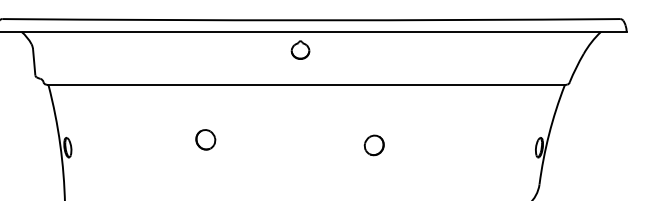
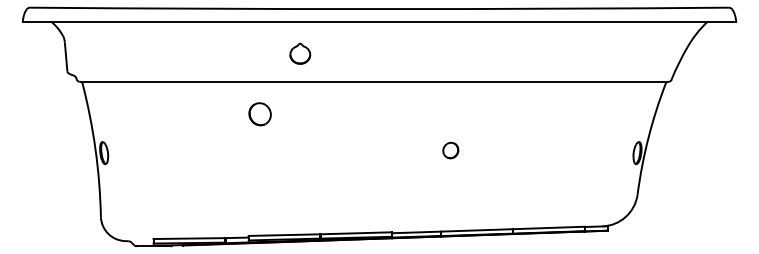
part: (300, 49) -> (300, 53), moved
part: (205, 140) -> (259, 114), moved
part: (374, 145) -> (450, 150), size x0.7

